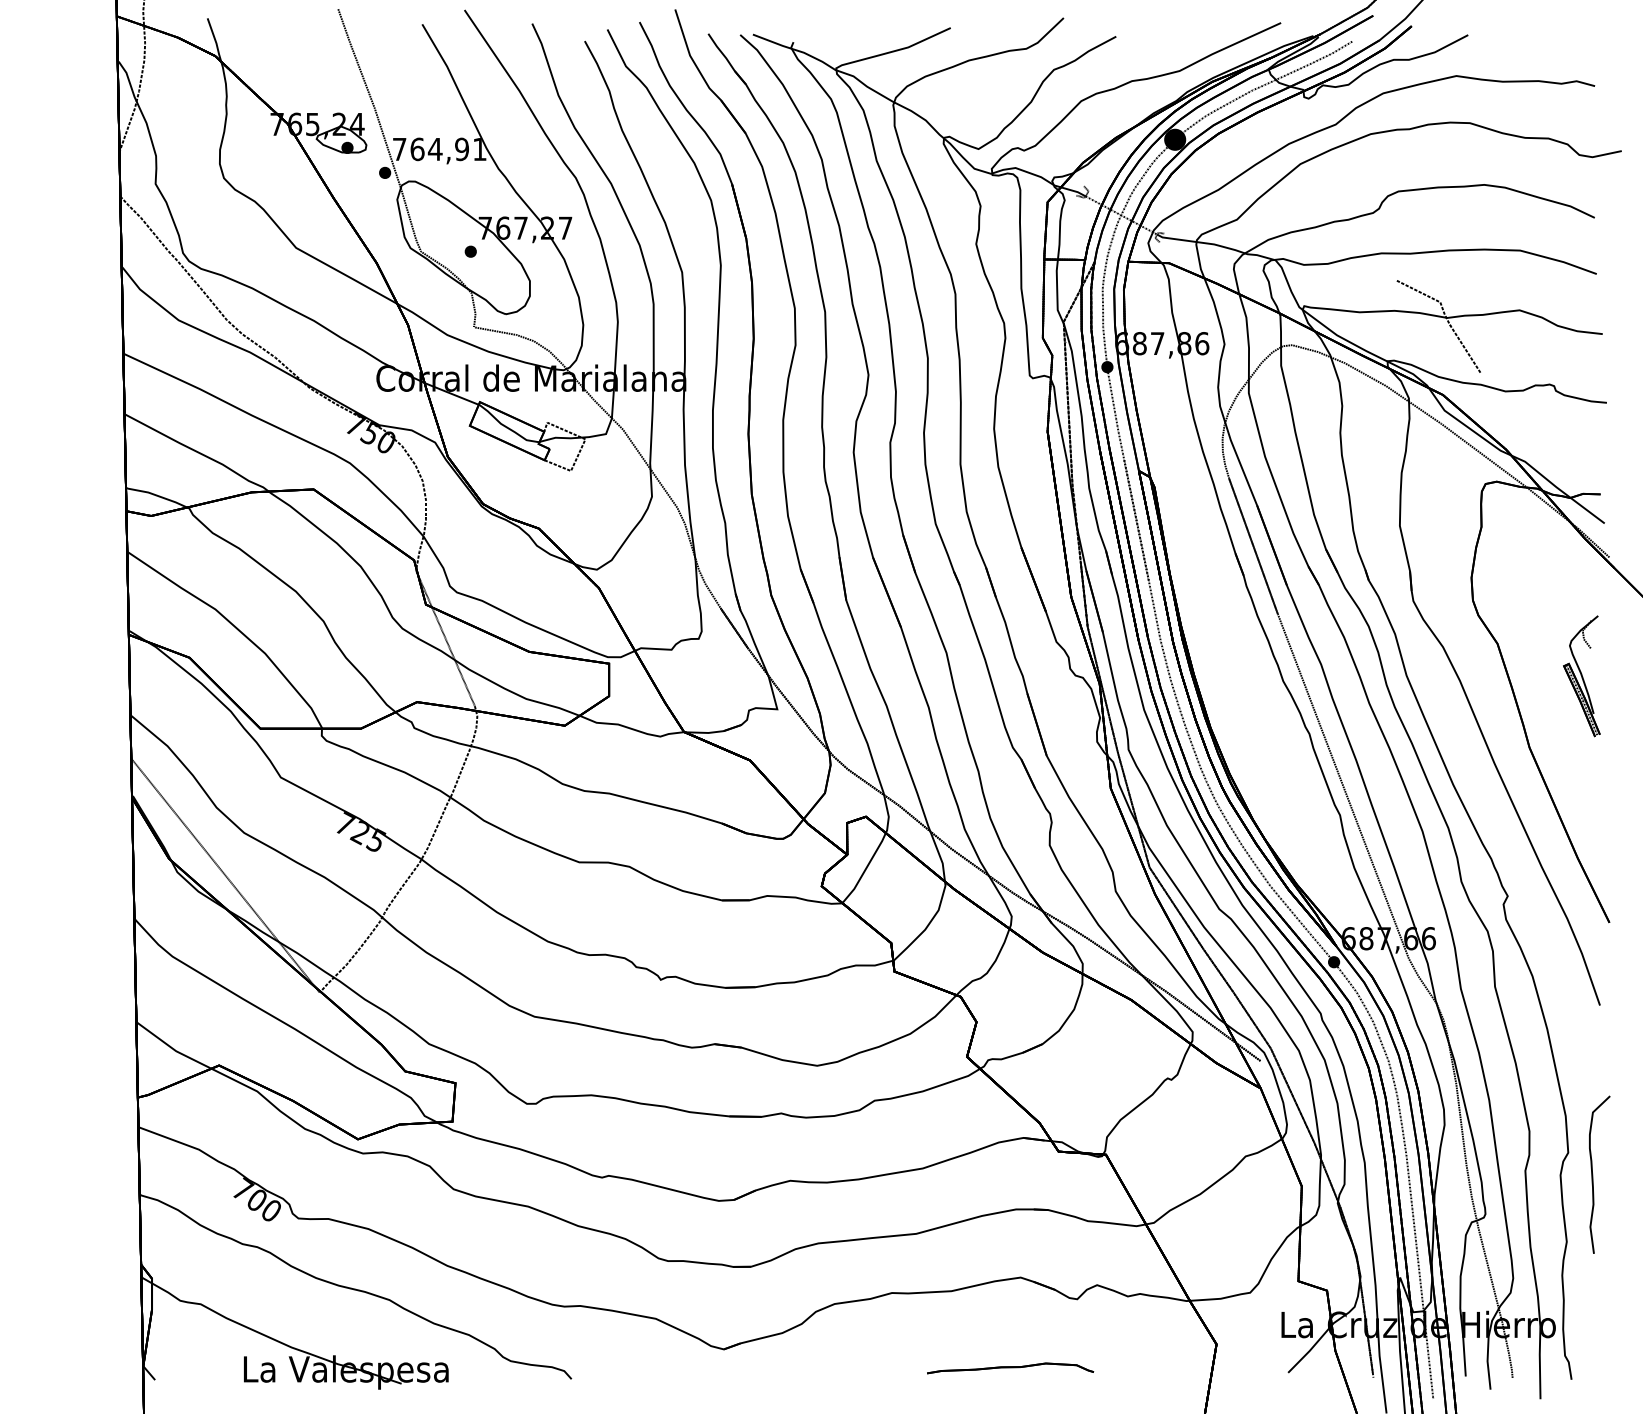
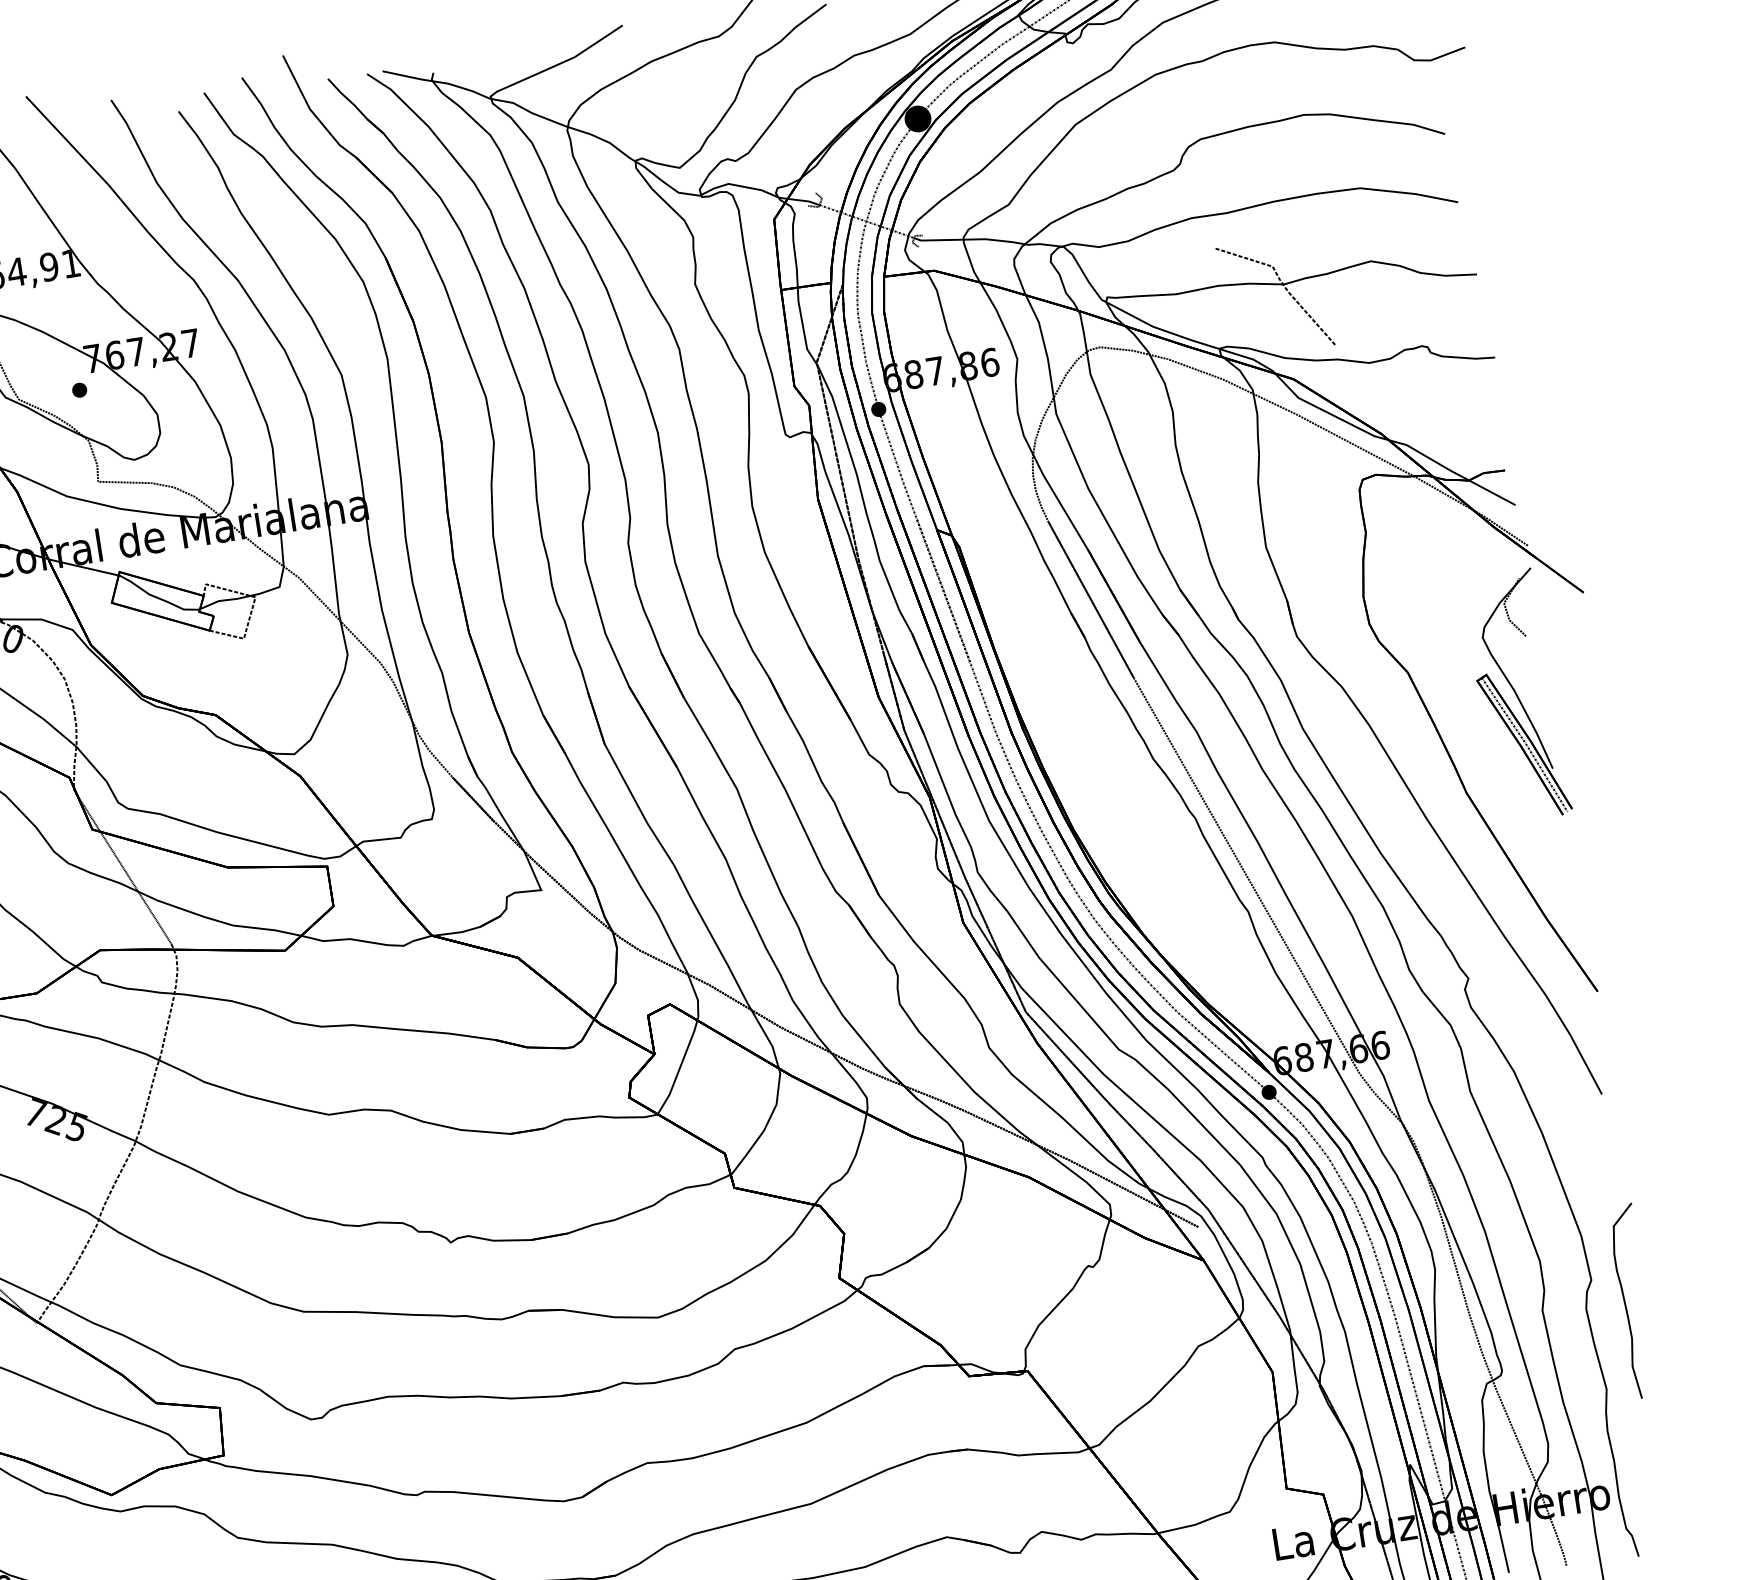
part: (1581, 676) -> (1516, 696), size x1.67

